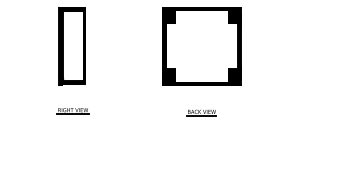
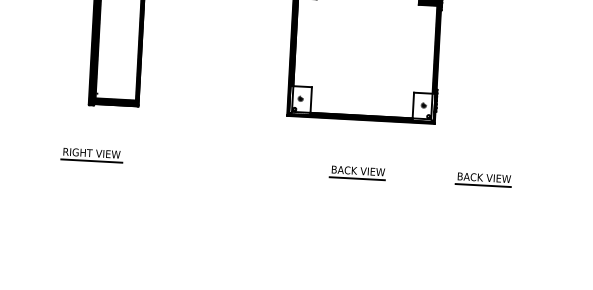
hatch: (169, 76) -> (300, 100), removed
hatch: (233, 76) -> (422, 106), removed
part: (72, 111) -> (90, 155), moved
part: (267, 112) -> (483, 178), added

